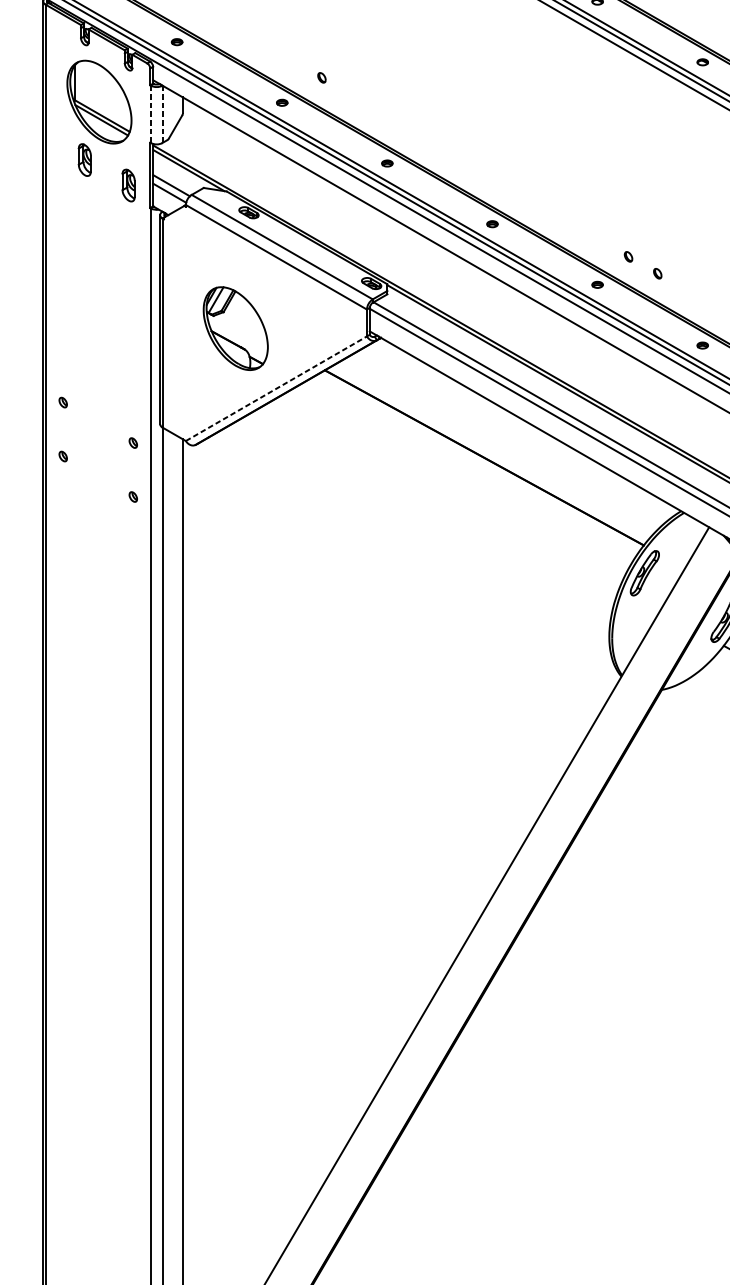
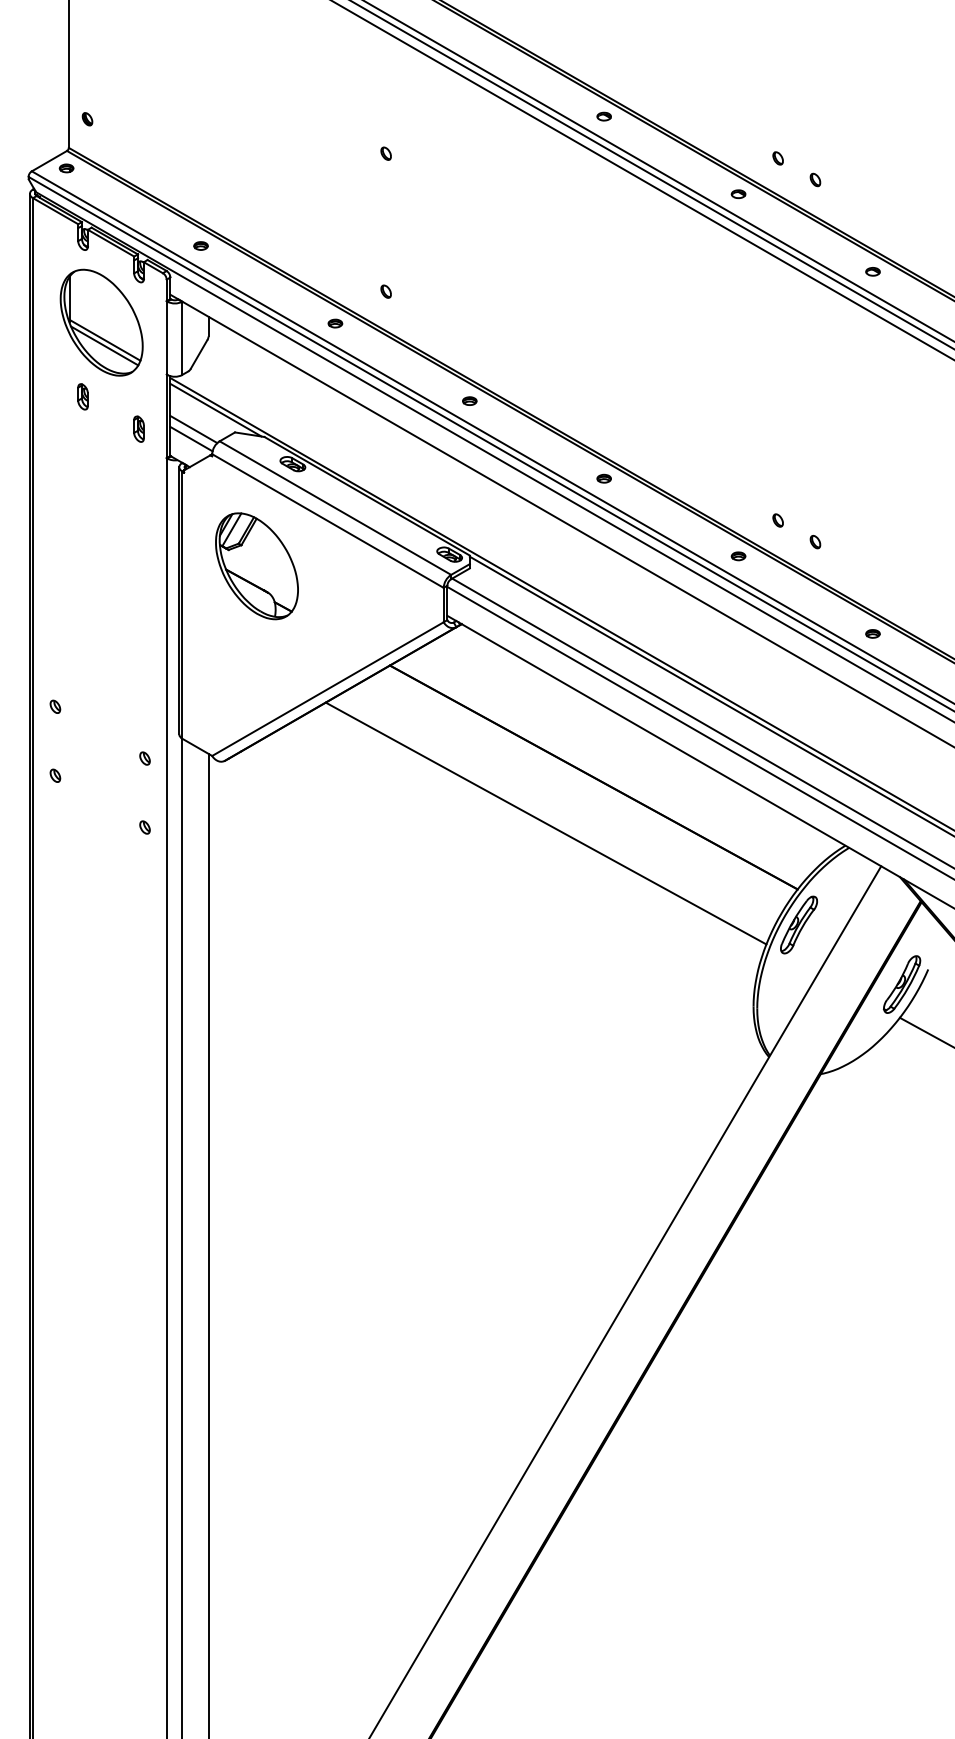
line: (150, 114) -> (167, 338), dashed -> solid
line: (162, 114) -> (182, 338), dashed -> solid
part: (84, 159) -> (82, 396), size x0.62
part: (128, 184) -> (138, 428), size x0.62
part: (235, 328) -> (256, 566), moved
line: (276, 389) -> (327, 689), dashed -> solid
line: (446, 493) -> (545, 823), added

